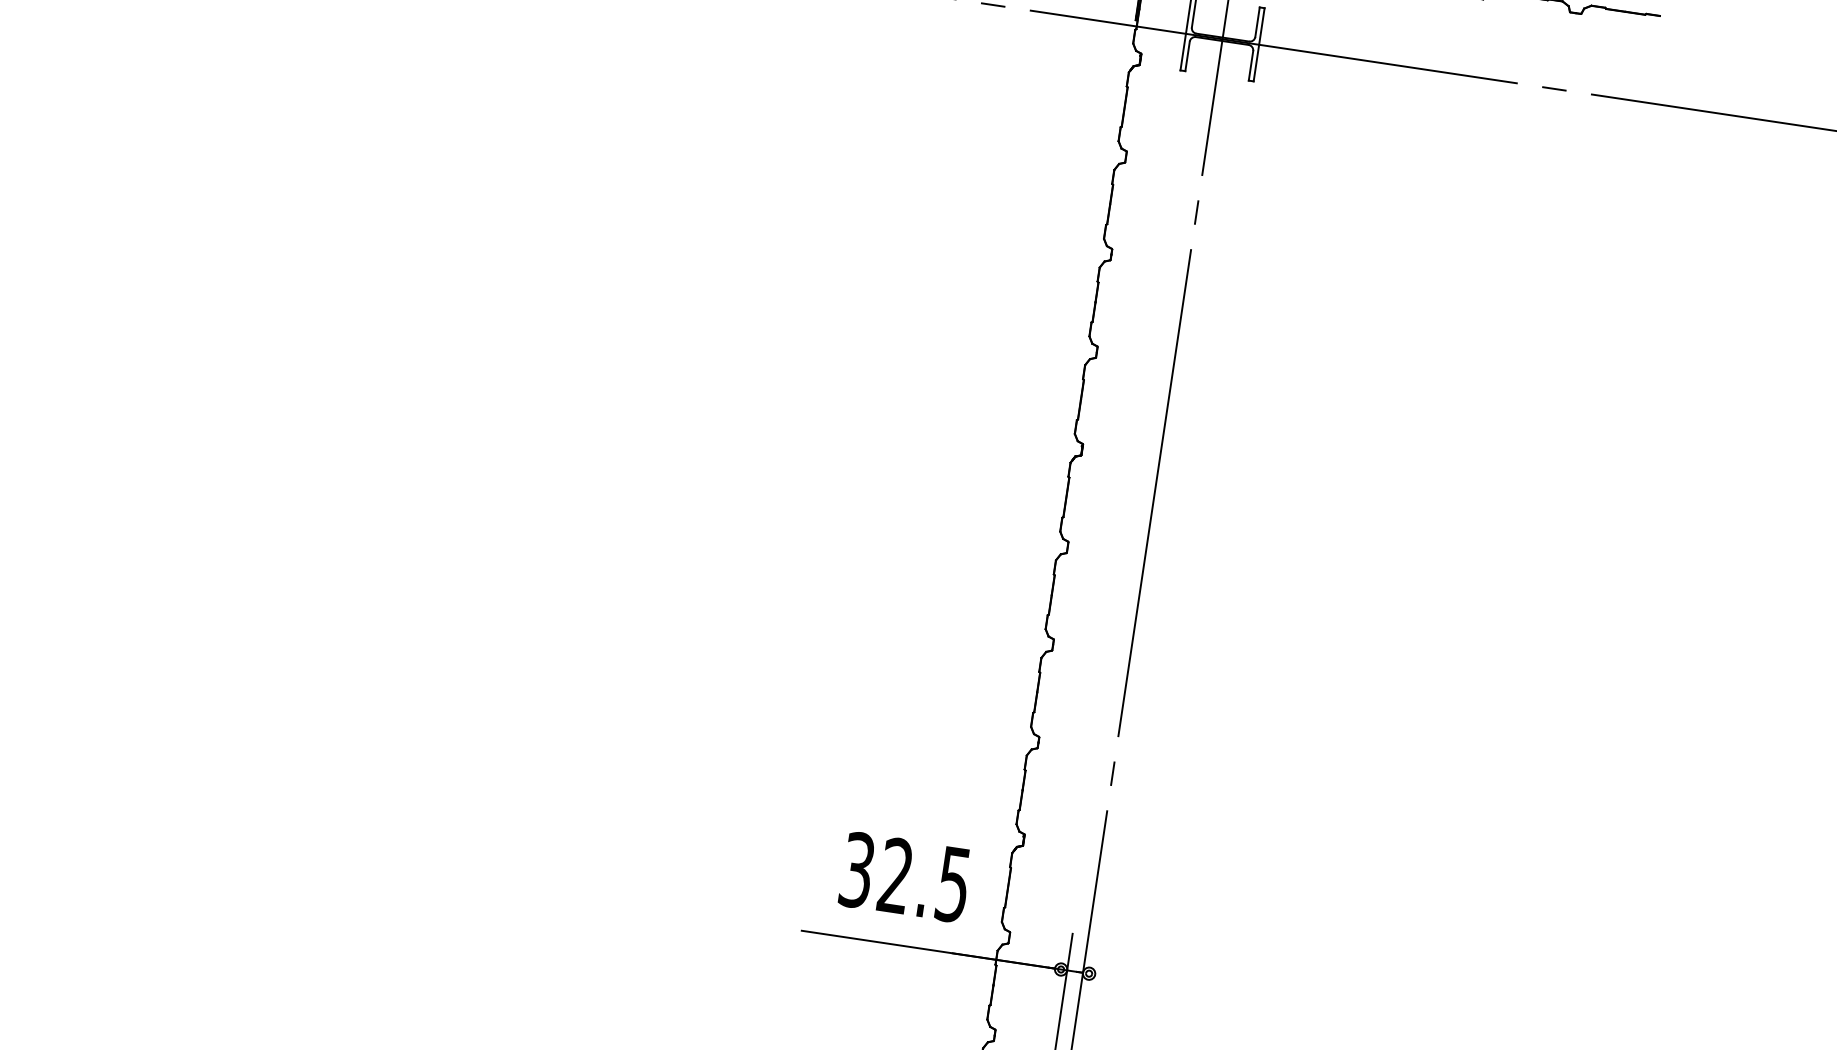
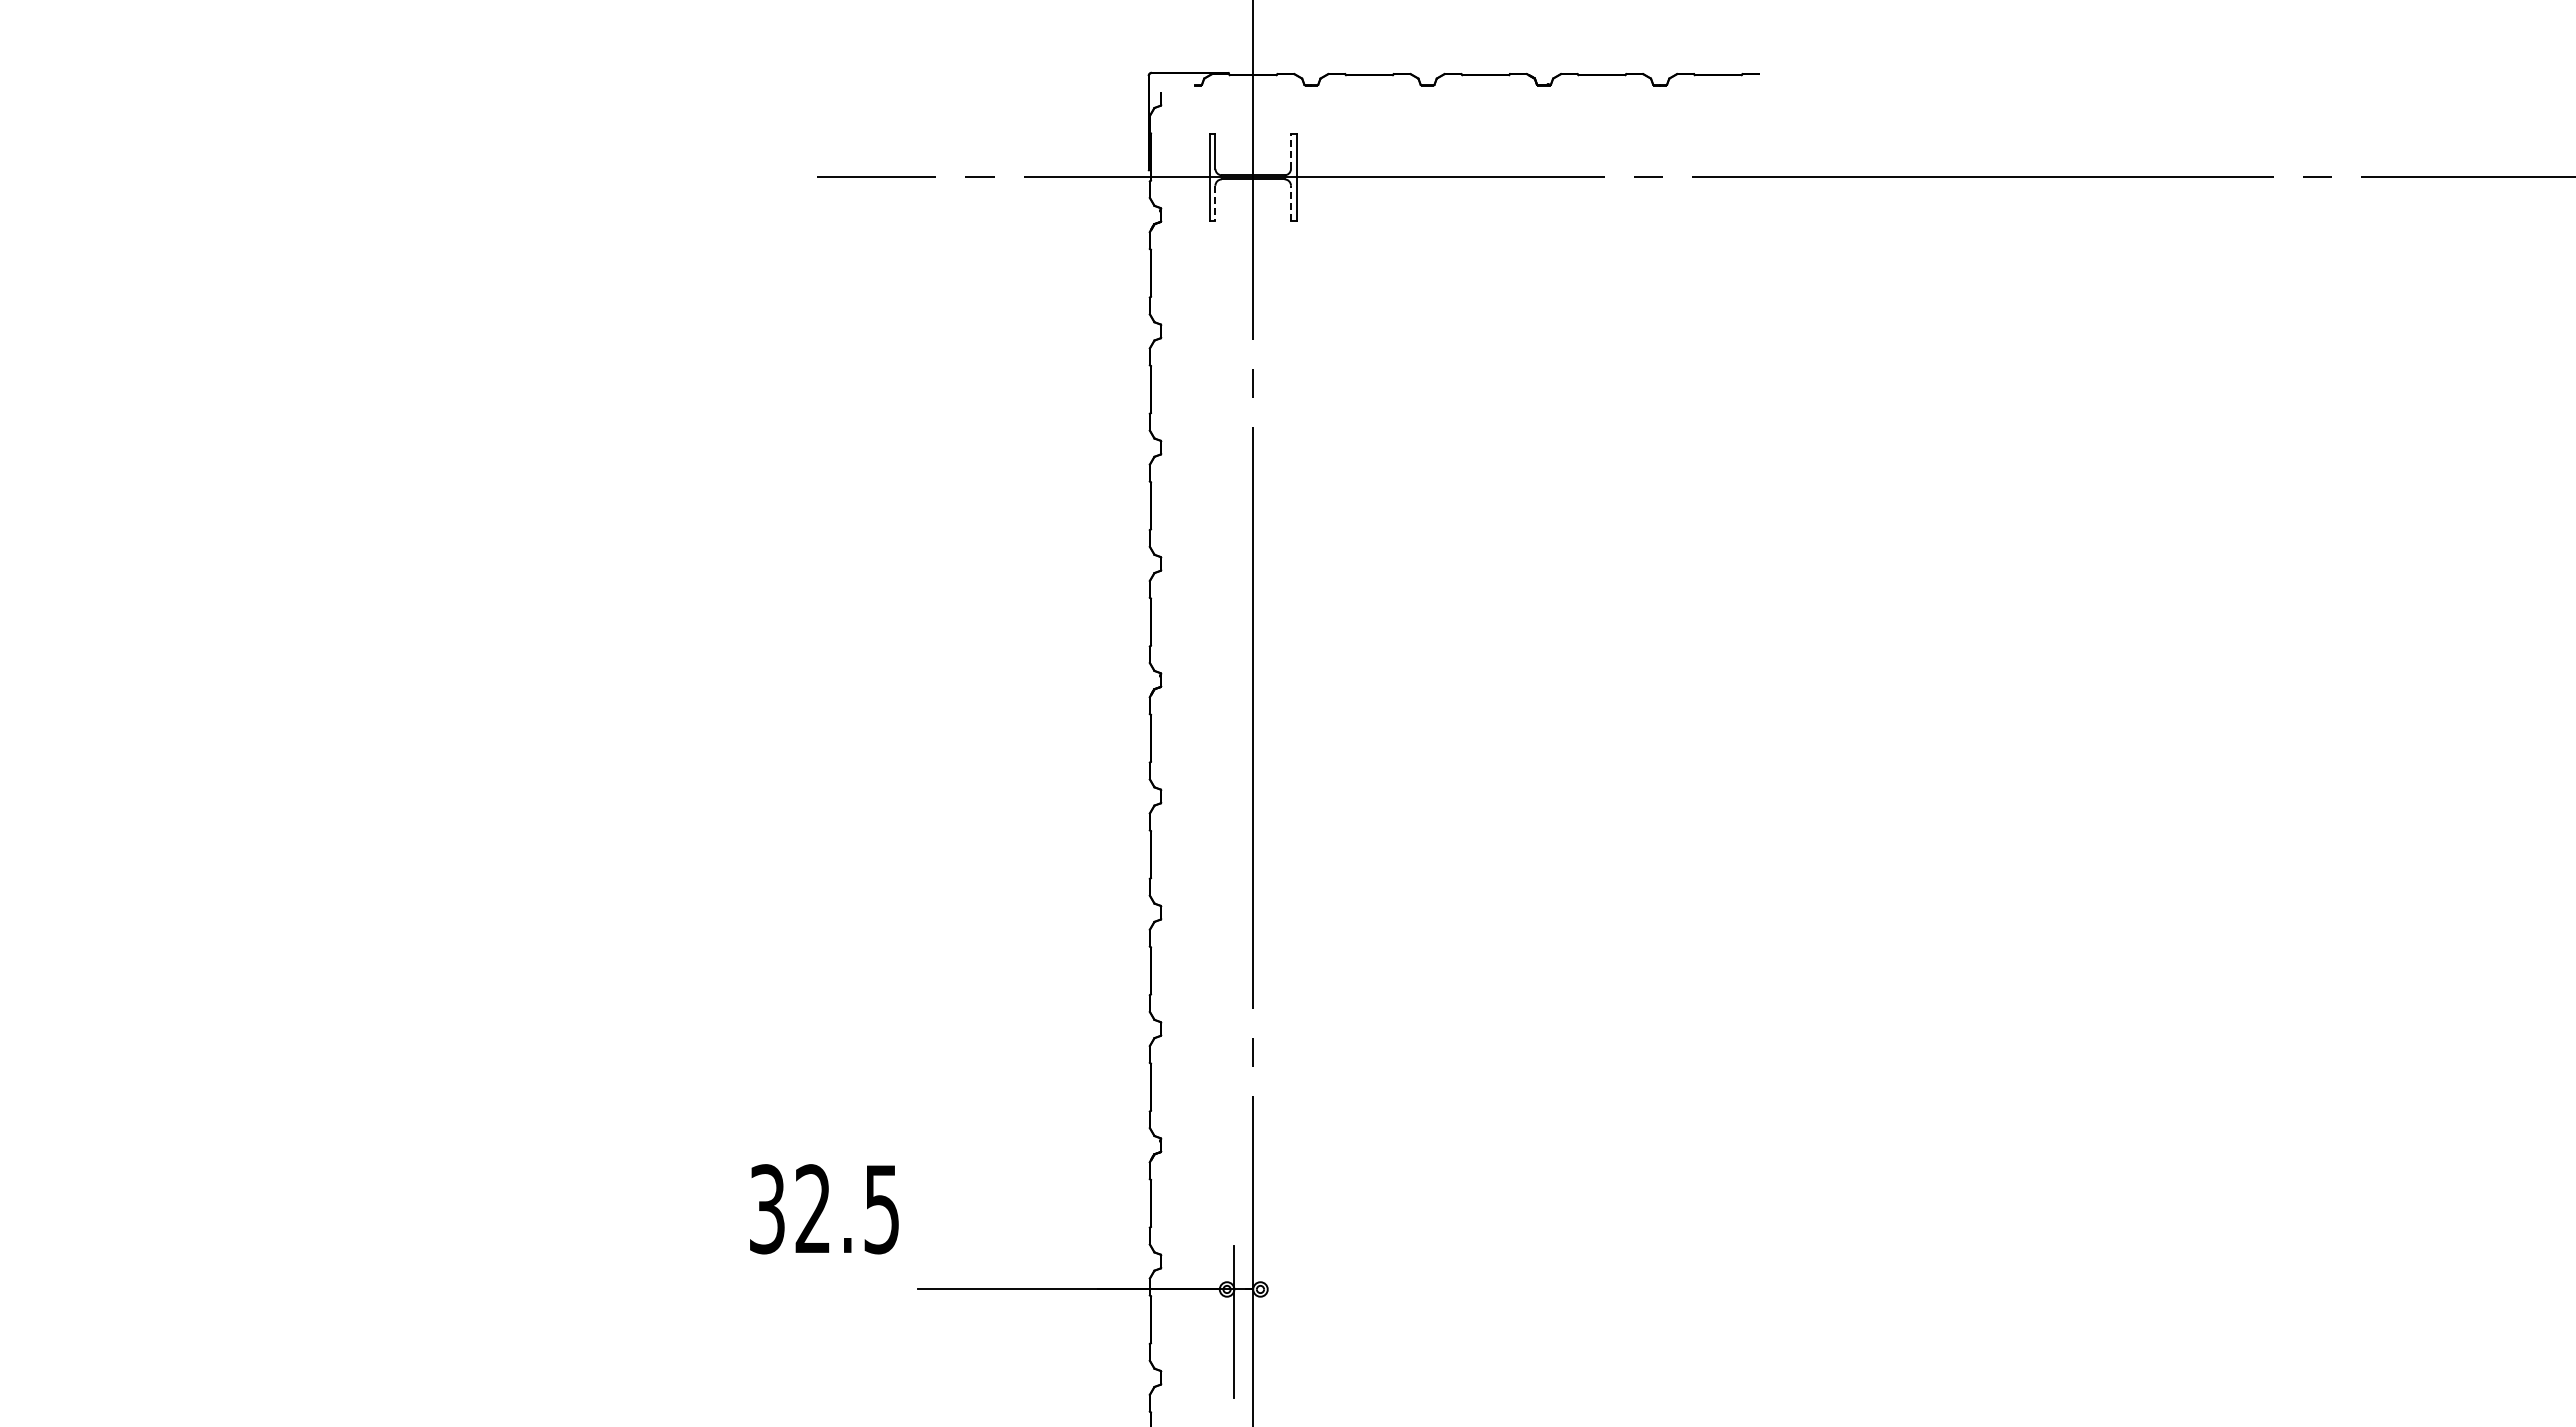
line: (1257, 22) -> (1291, 151), solid -> dashed
line: (1187, 56) -> (1215, 203), solid -> dashed
line: (1251, 66) -> (1291, 203), solid -> dashed
text: (905, 877) -> (824, 1209), moved

